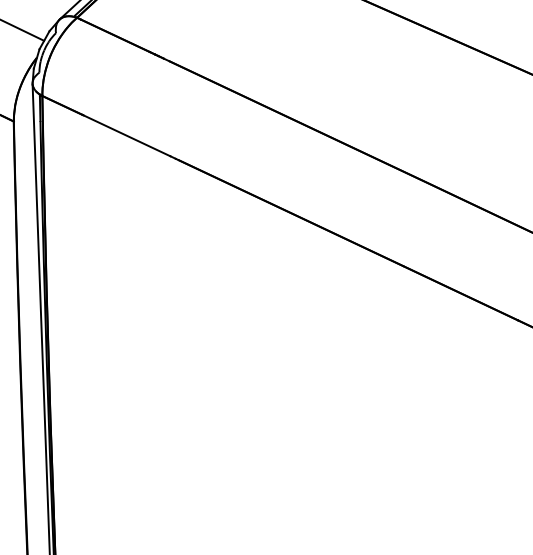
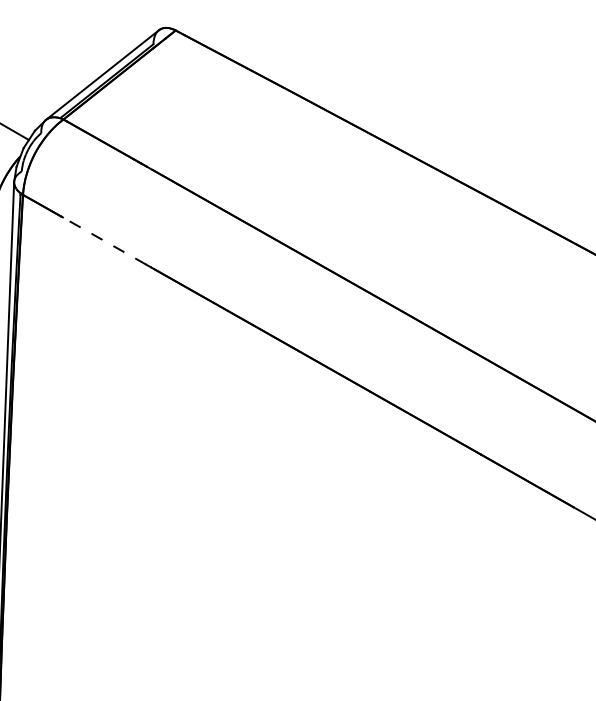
line: (127, 136) -> (104, 241), solid -> dashed

